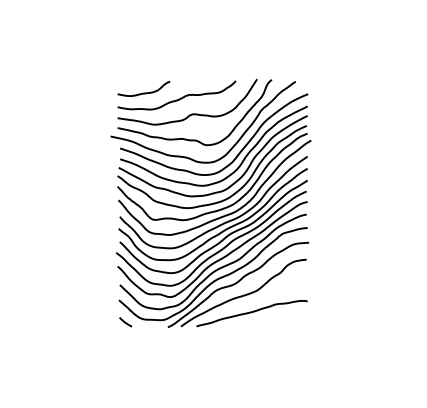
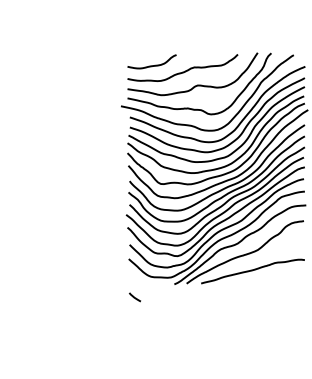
line: (125, 322) -> (134, 297), moved

